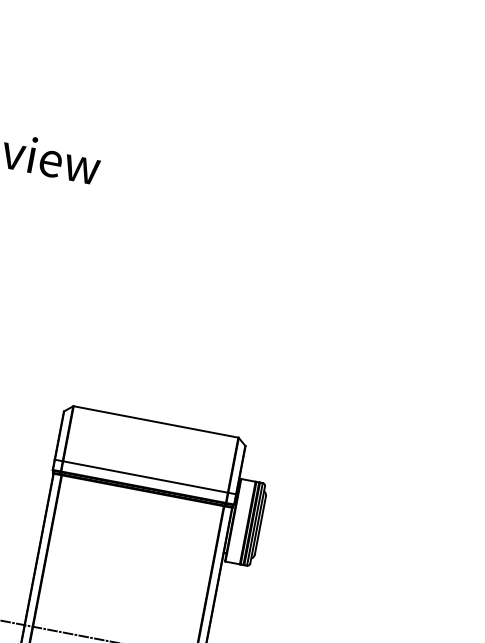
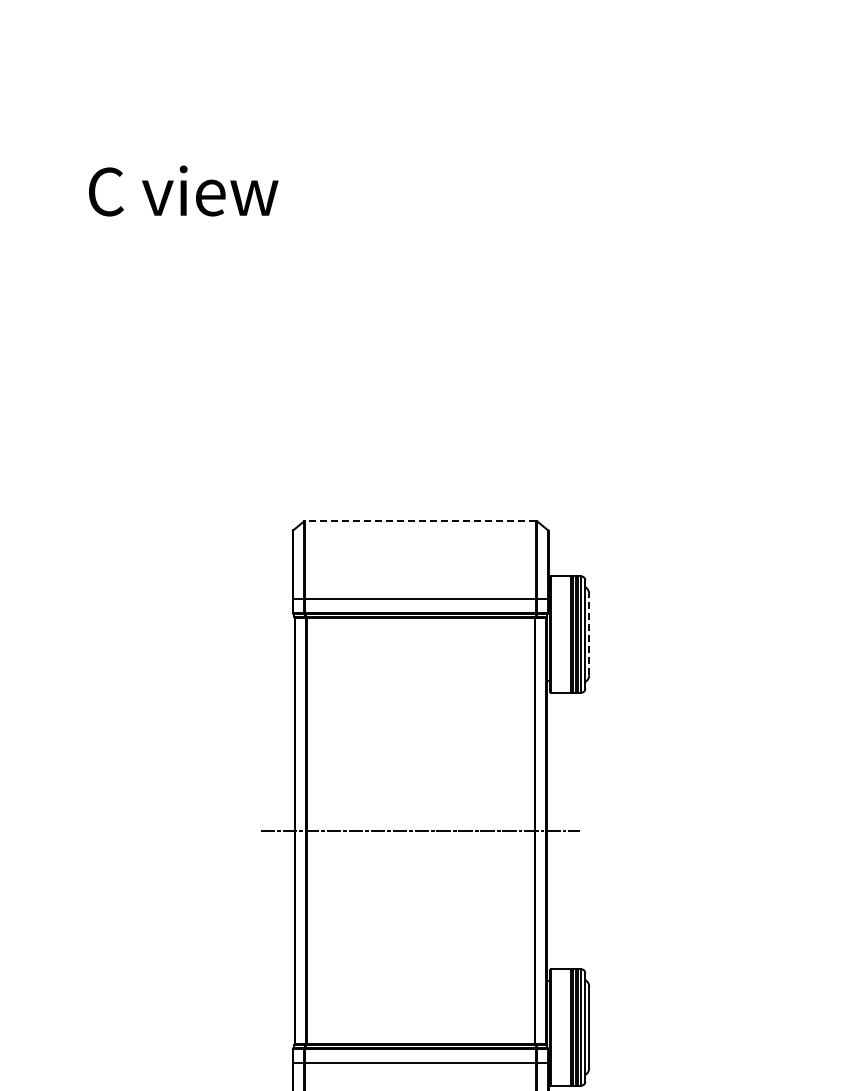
line: (155, 422) -> (420, 521), solid -> dashed
line: (260, 525) -> (589, 634), solid -> dashed

